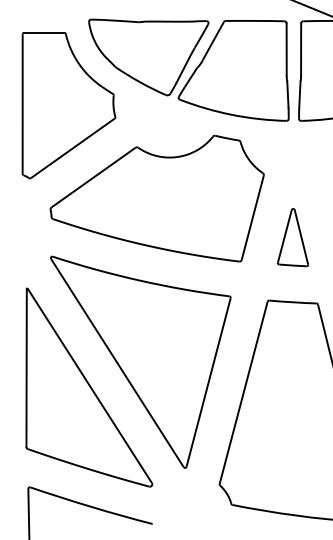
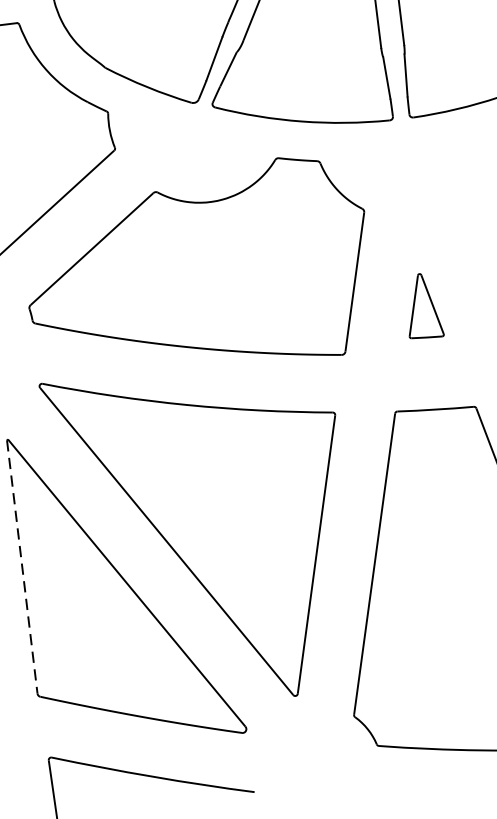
part: (292, 237) -> (422, 305), size x0.7
line: (26, 368) -> (22, 567), solid -> dashed

